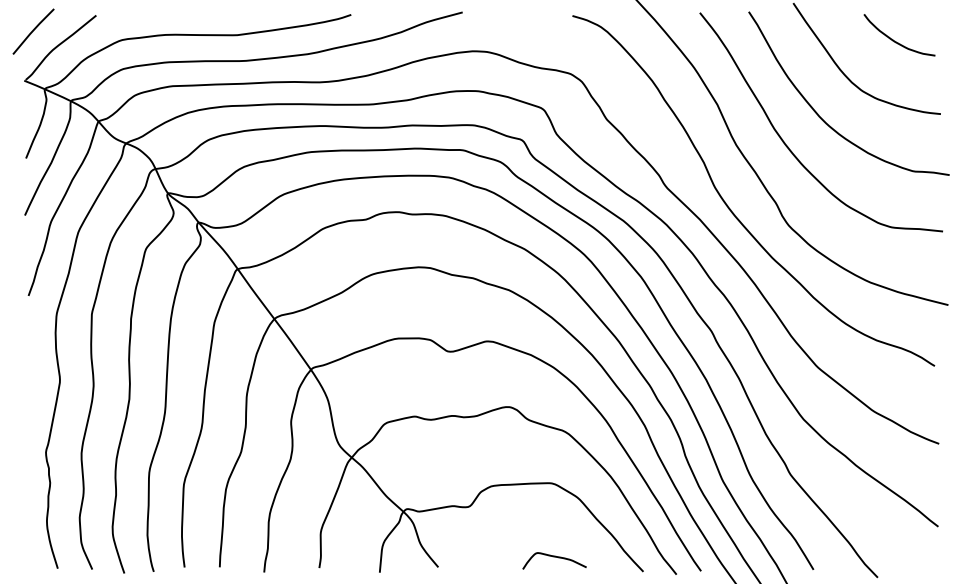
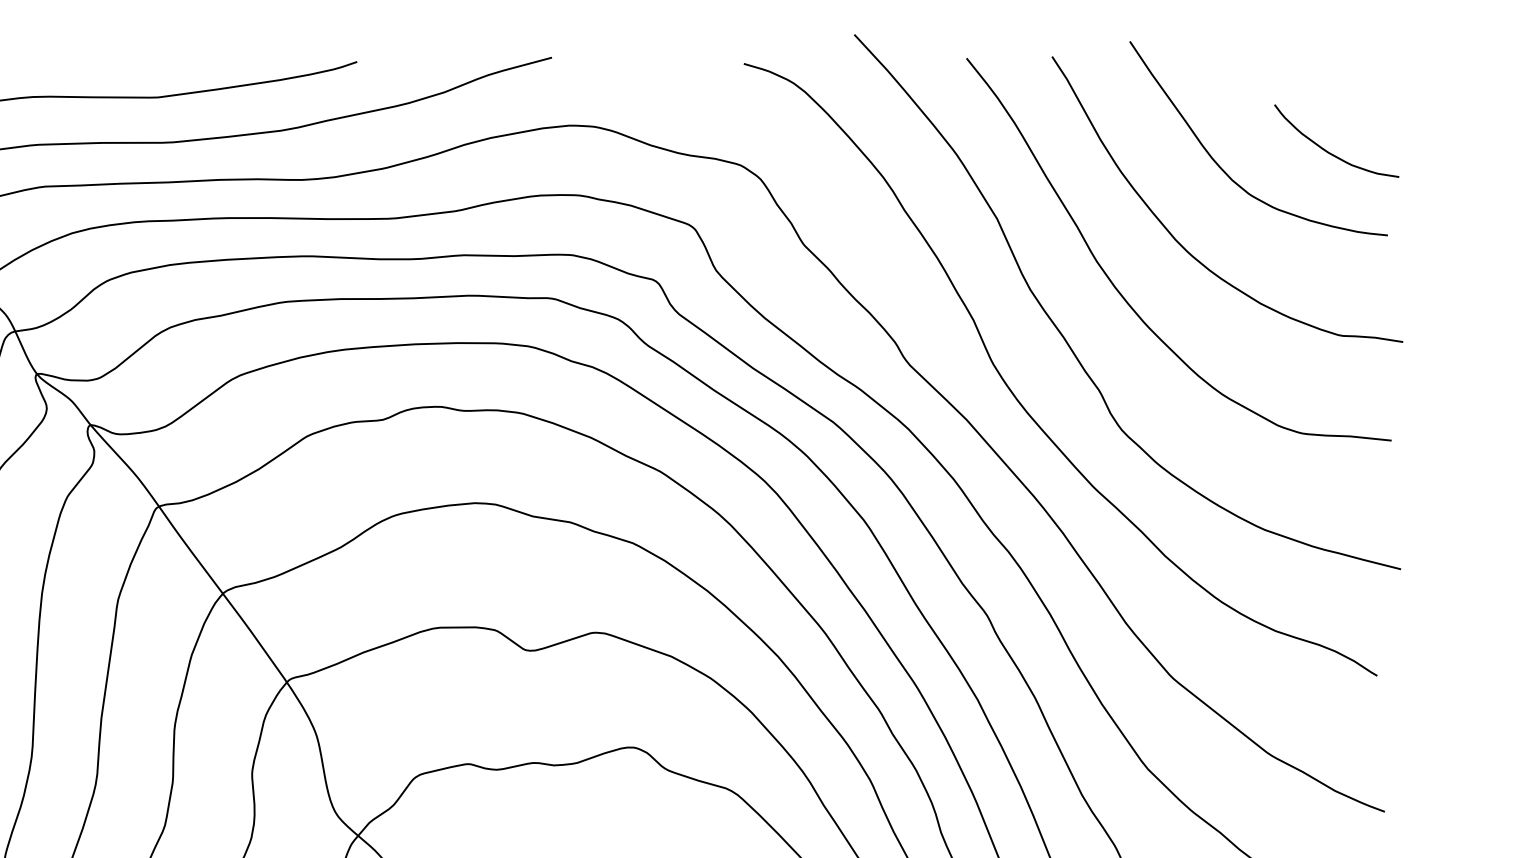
curve: (896, 41) -> (1331, 152), moved

